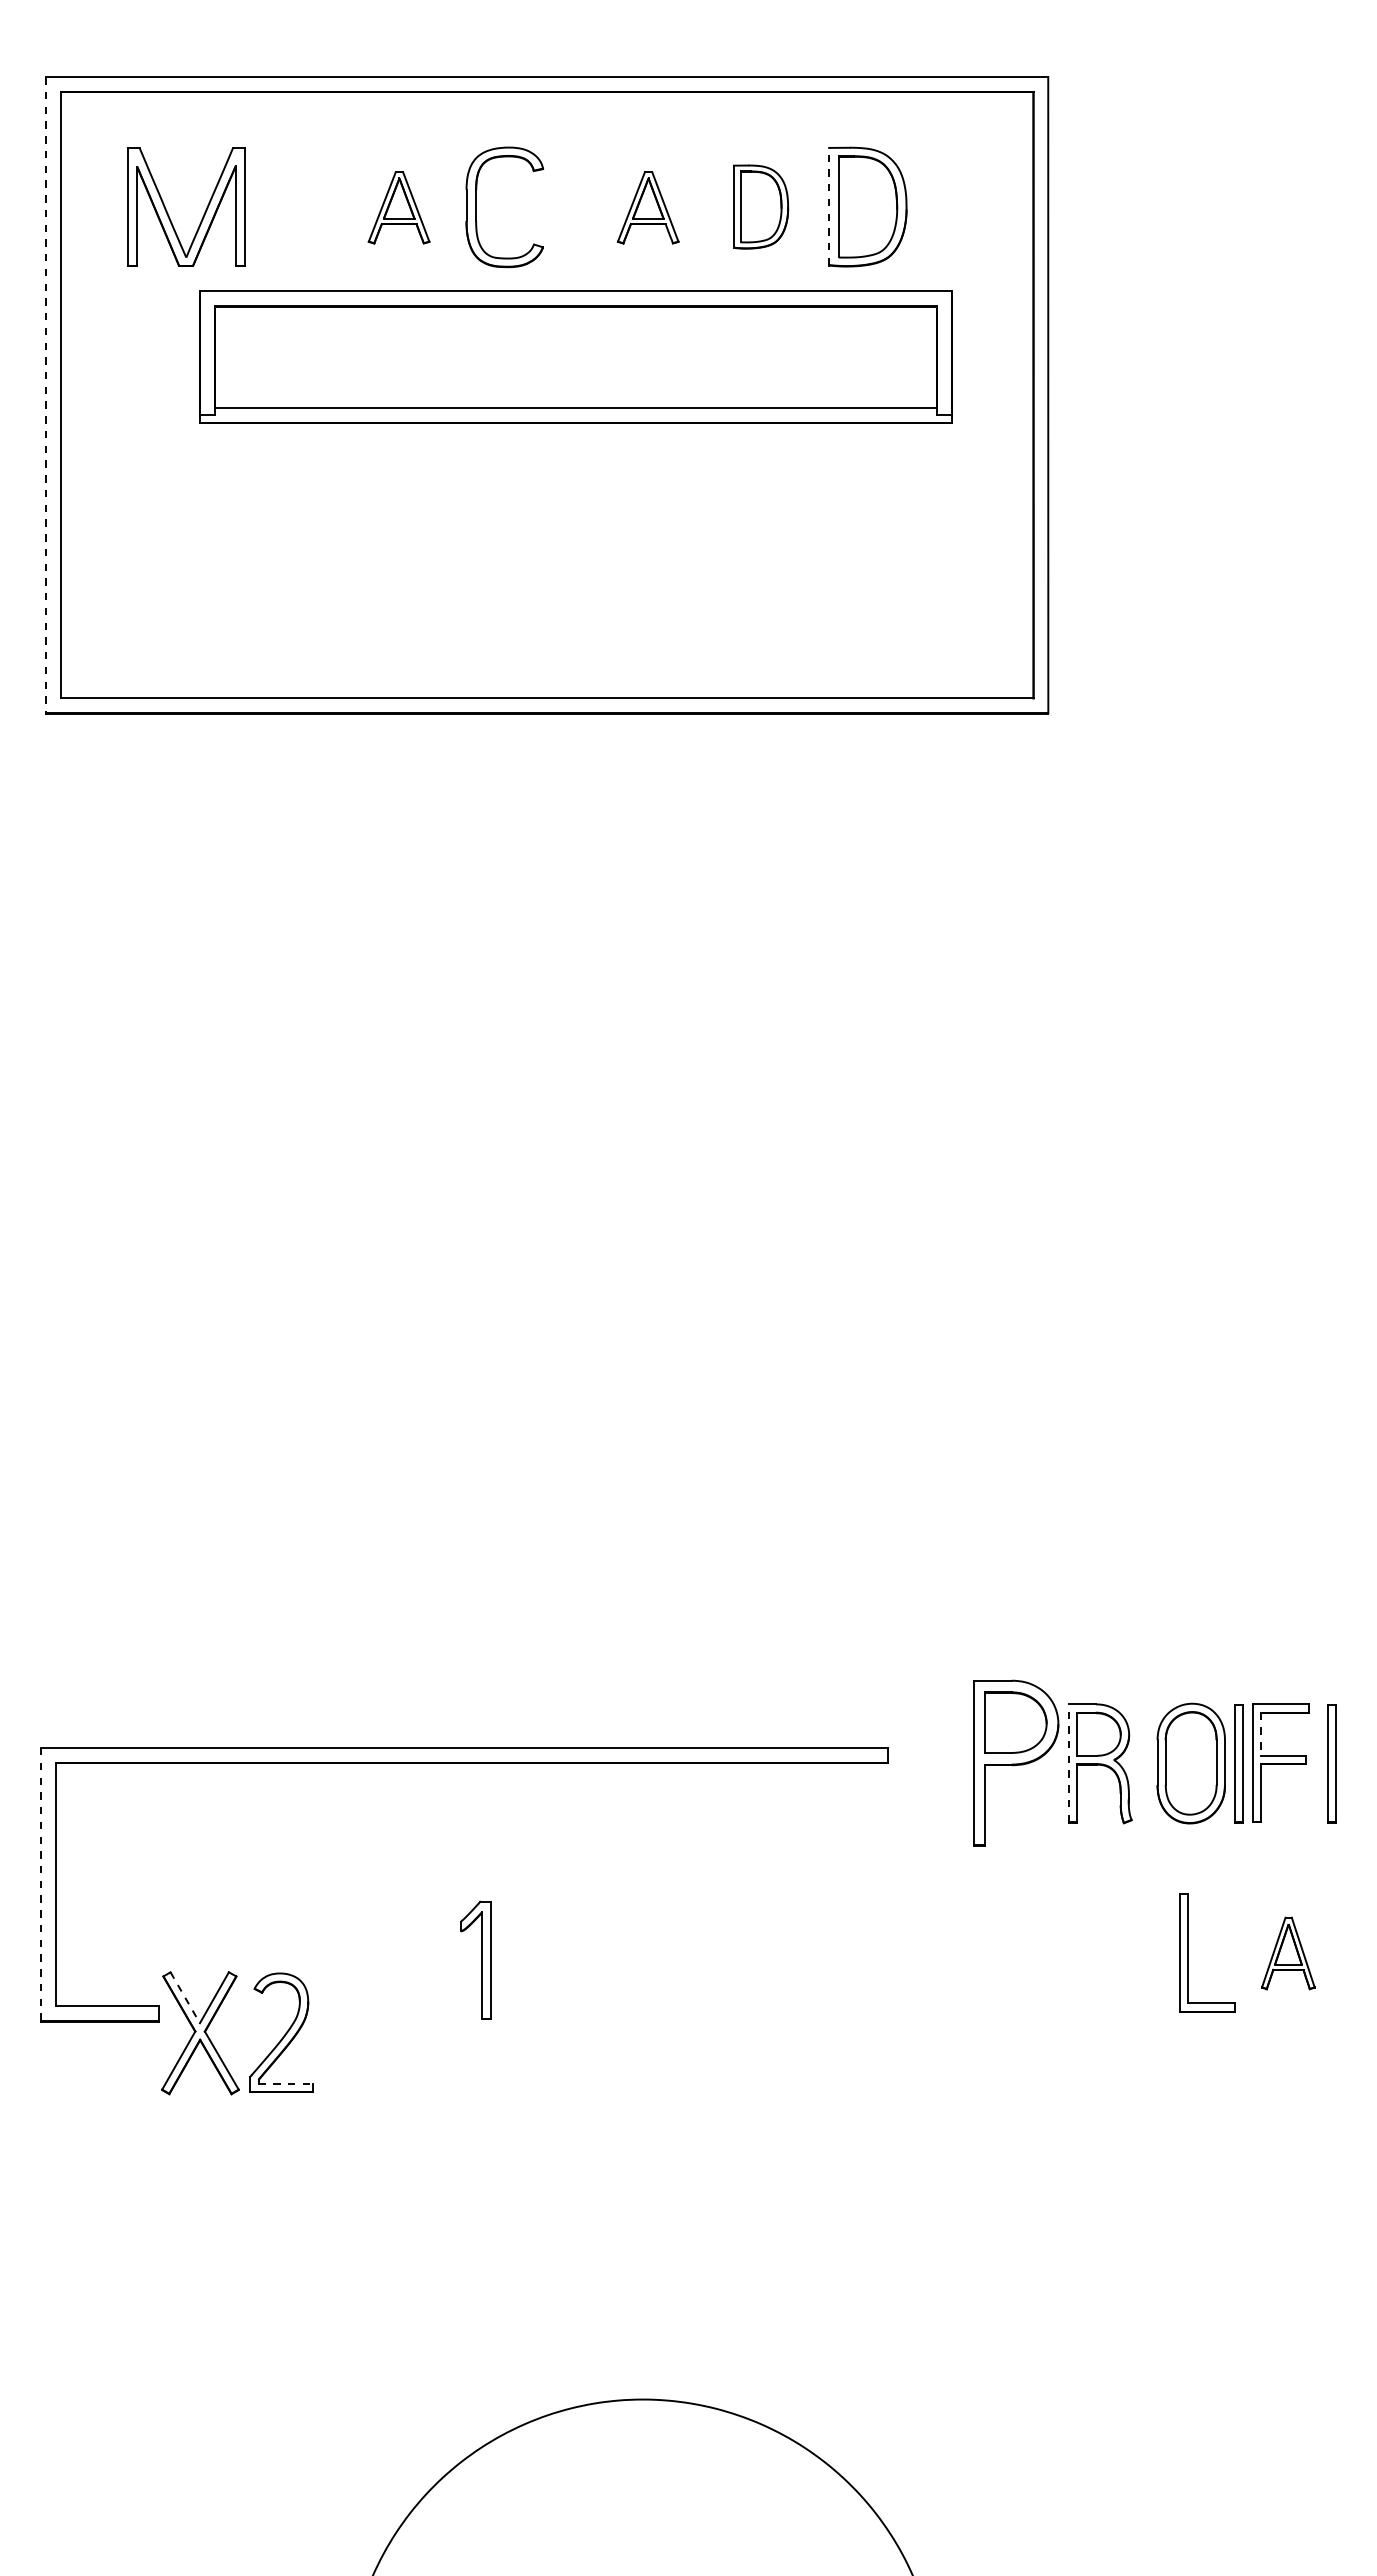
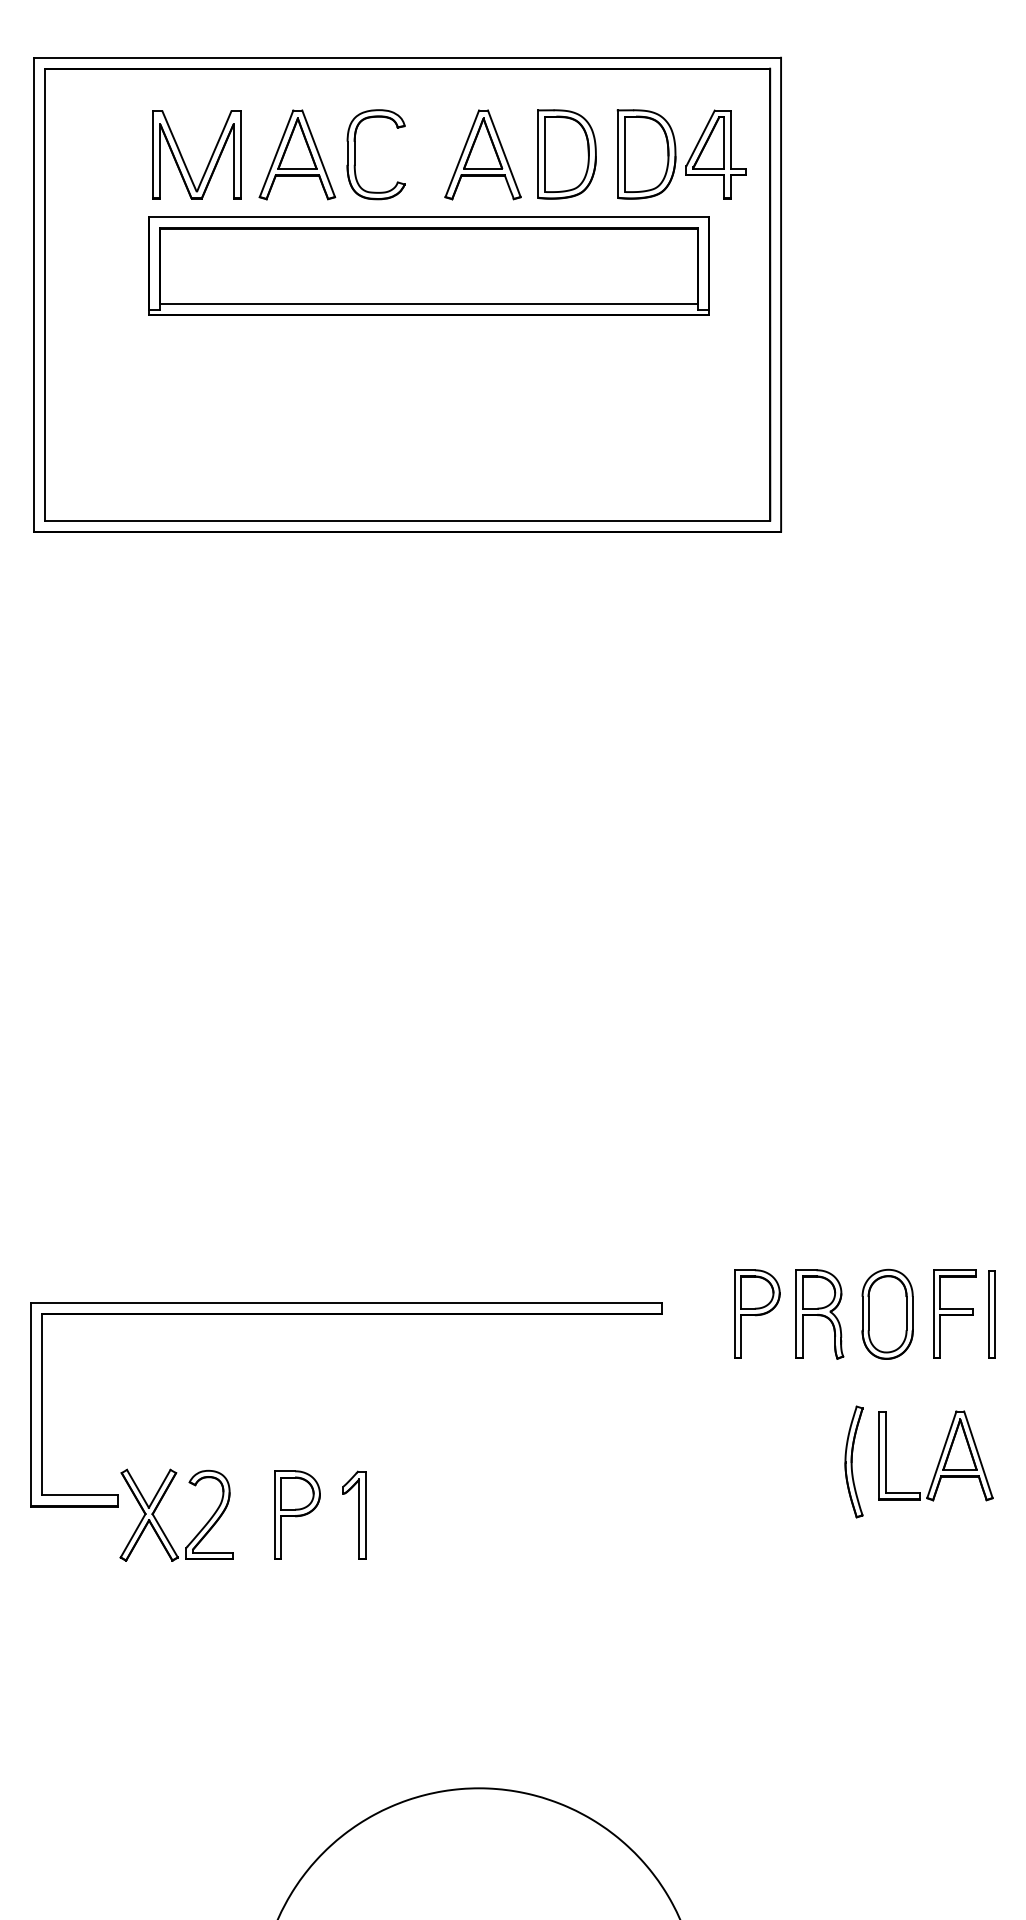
part: (760, 206) -> (566, 154), size x1.43
line: (829, 206) -> (618, 154), dashed -> solid
part: (961, 206) -> (716, 154), added
part: (398, 207) -> (296, 154), size x1.67
part: (647, 207) -> (482, 154), size x1.67
part: (203, 214) -> (209, 160), moved
line: (46, 395) -> (34, 294), dashed -> solid
line: (1261, 1734) -> (939, 1292), dashed -> solid
part: (1016, 1763) -> (757, 1314), size x0.71
line: (1068, 1763) -> (796, 1314), dashed -> solid
part: (1238, 1763) -> (922, 1314), removed
line: (41, 1884) -> (30, 1404), dashed -> solid
part: (1288, 1953) -> (960, 1455), size x1.67
part: (475, 1959) -> (354, 1514), moved
part: (1145, 1961) -> (853, 1461), added
line: (185, 1998) -> (138, 1489), dashed -> solid
part: (399, 2032) -> (297, 1514), added
line: (286, 2083) -> (213, 1552), dashed -> solid

